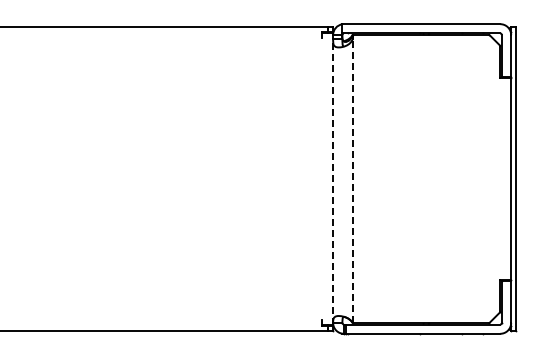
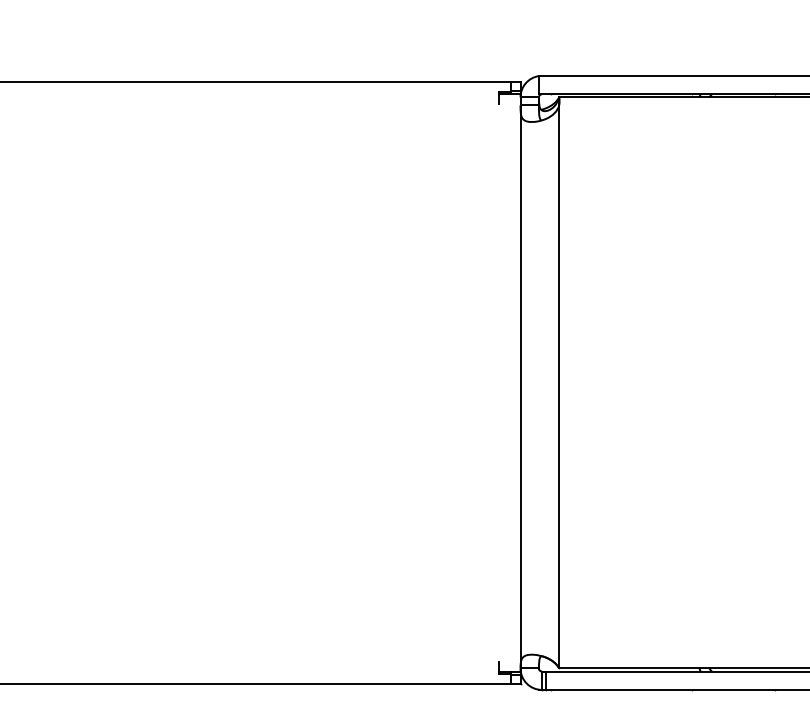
line: (333, 178) -> (521, 381), dashed -> solid
line: (352, 181) -> (558, 387), dashed -> solid

